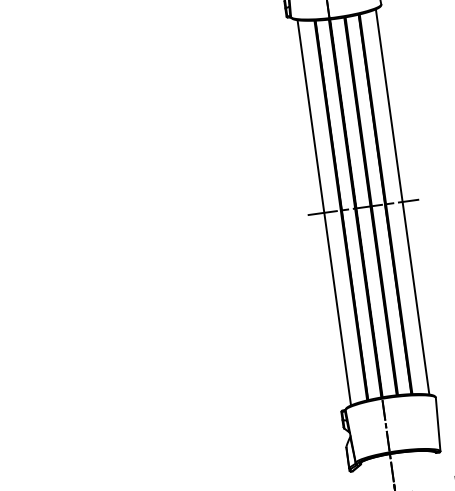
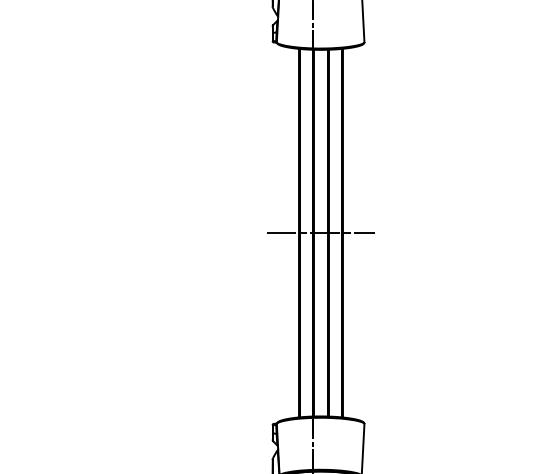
line: (402, 202) -> (358, 233), removed
line: (324, 213) -> (282, 233), removed

